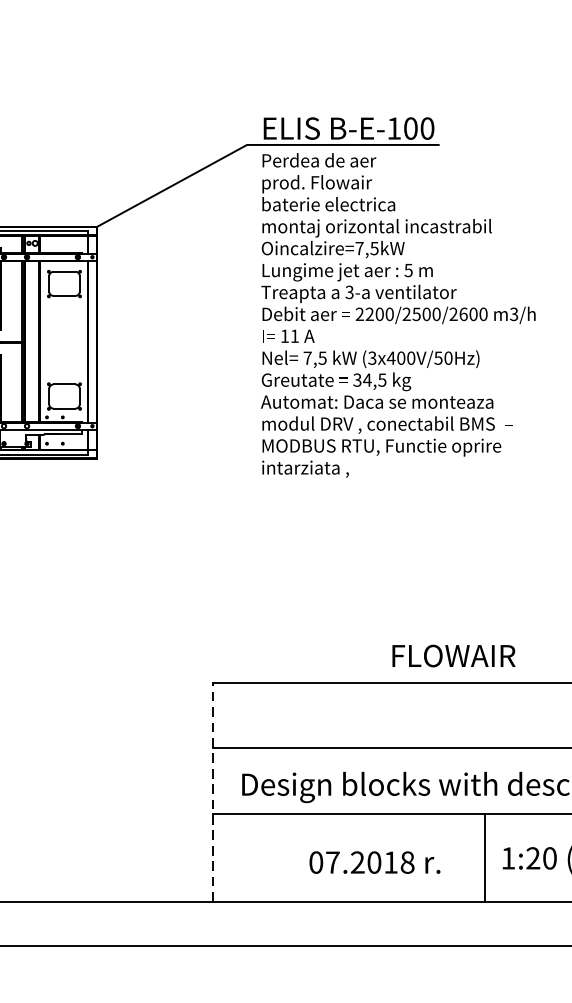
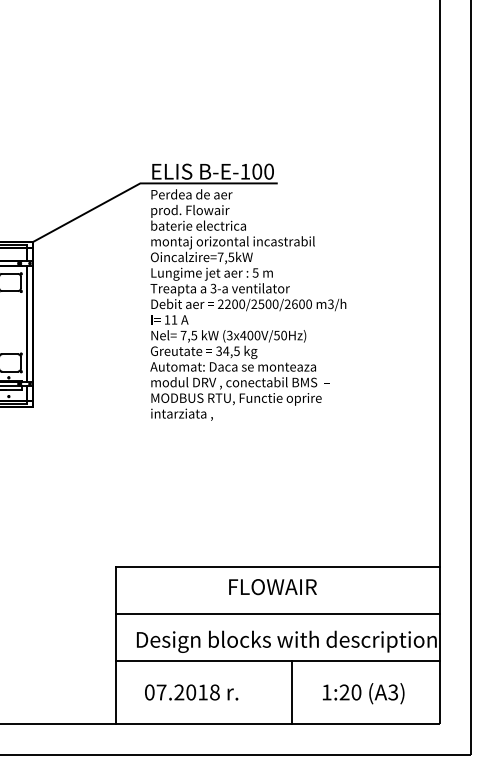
text: (453, 656) -> (272, 587), moved
line: (212, 791) -> (115, 644), dashed -> solid
line: (485, 857) -> (292, 691), moved
text: (374, 862) -> (191, 692), moved

